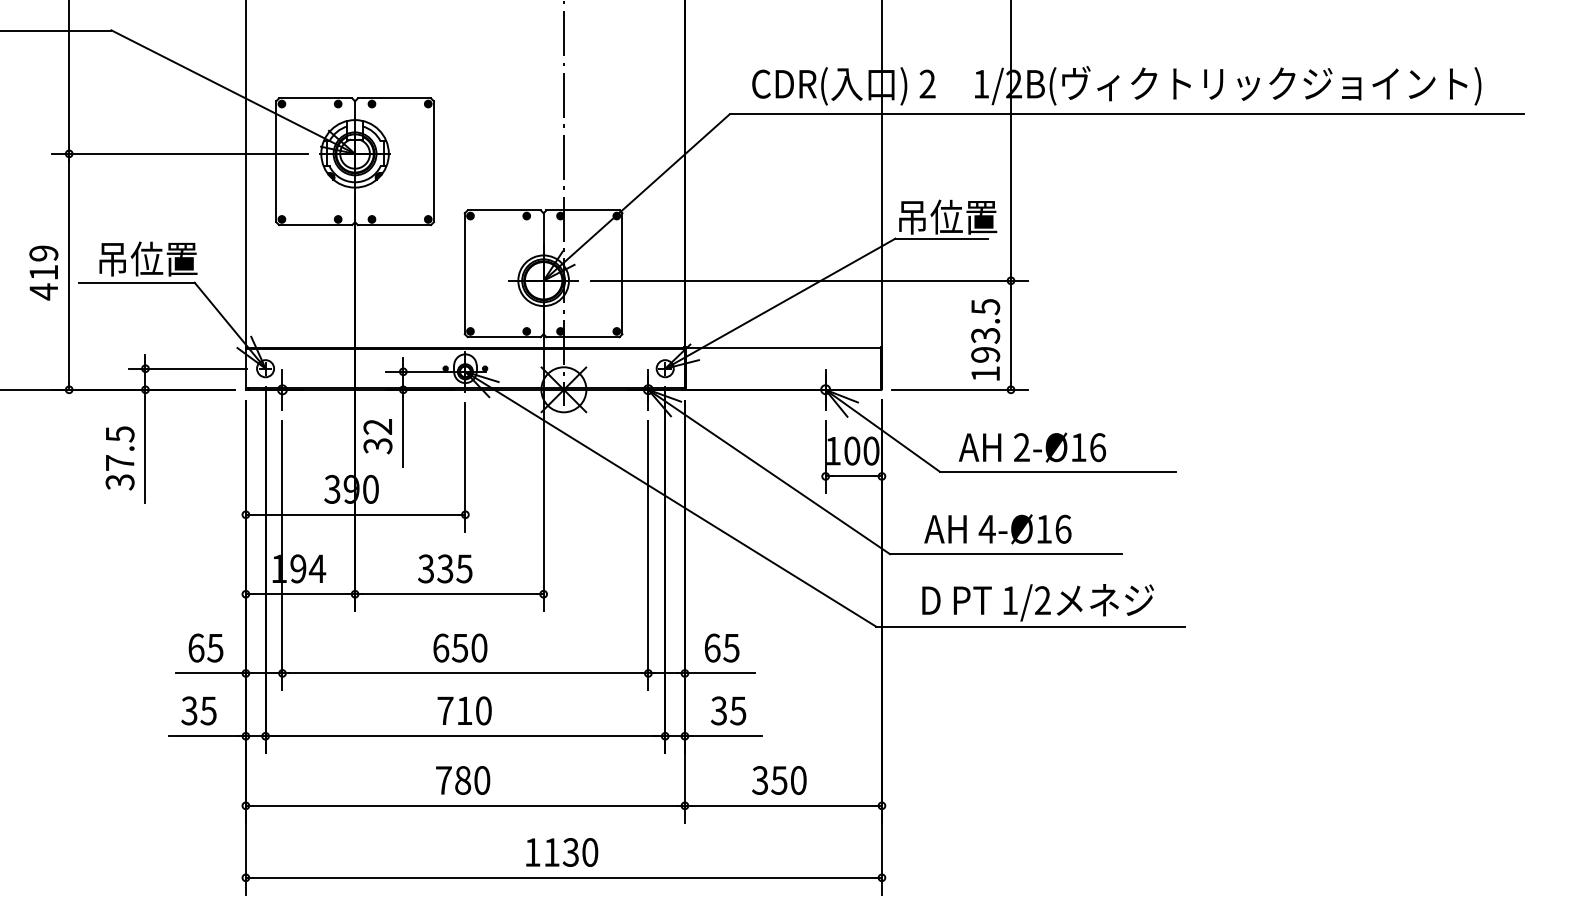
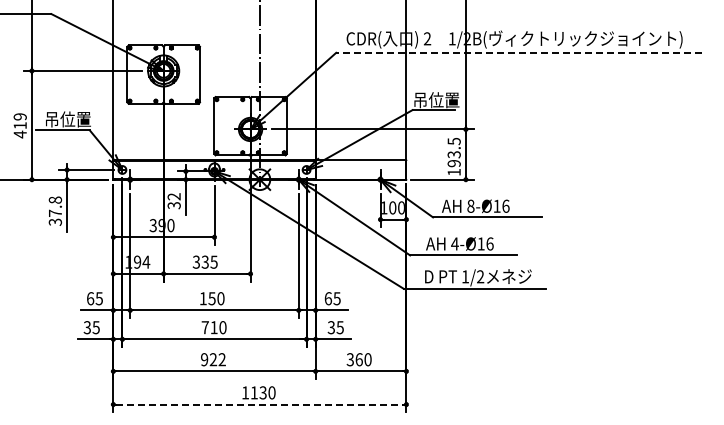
line: (1125, 113) -> (518, 52), solid -> dashed
text: (118, 432) -> (54, 199), 37.5 -> 37.8
text: (1020, 445) -> (470, 205), 2-Ø16 -> 8-Ø16
text: (439, 647) -> (202, 298), 650 -> 150
text: (463, 780) -> (213, 359), 780 -> 922
text: (777, 780) -> (358, 359), 350 -> 360
line: (565, 877) -> (260, 404), solid -> dashed

